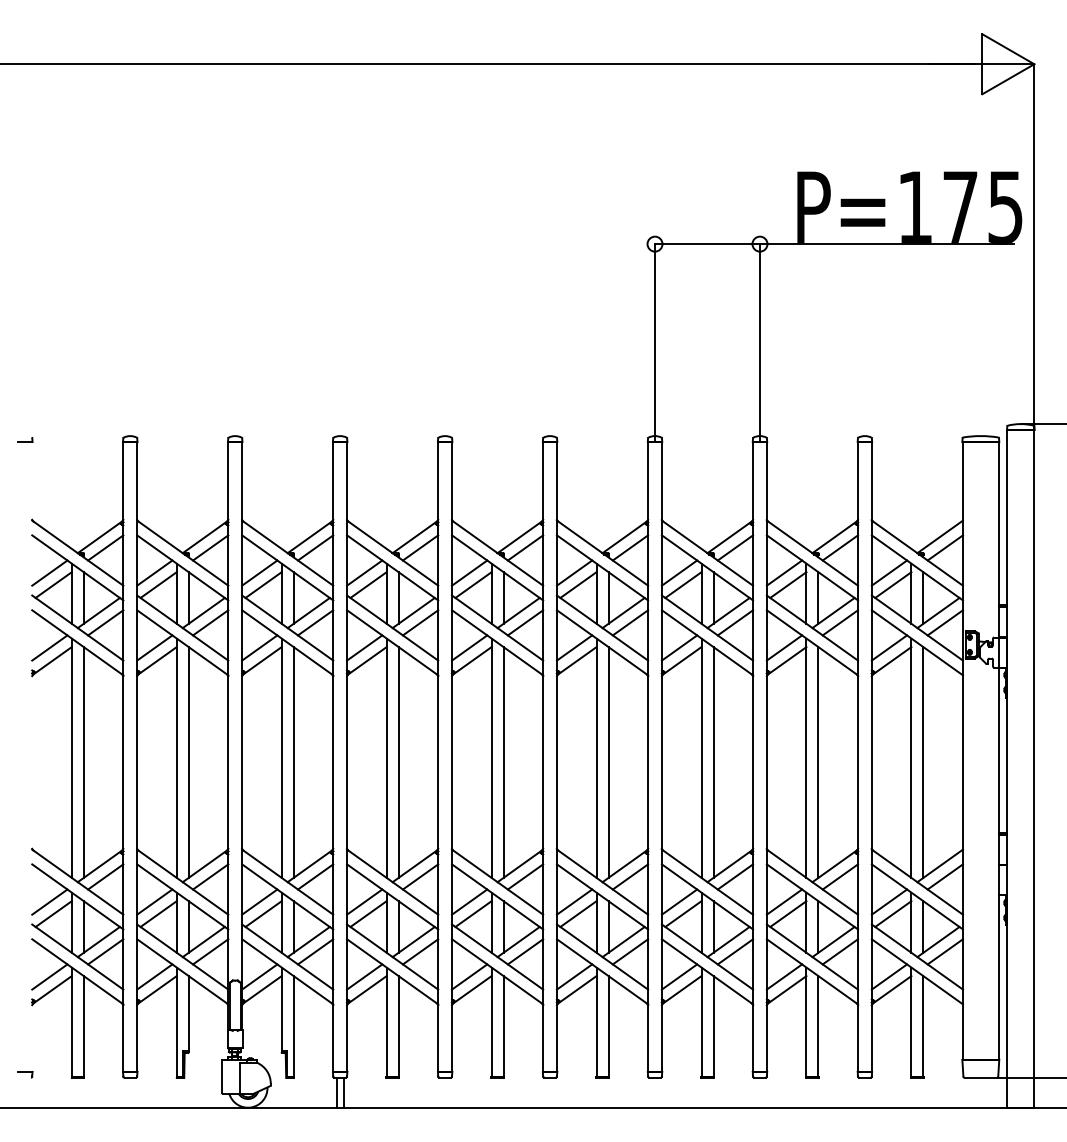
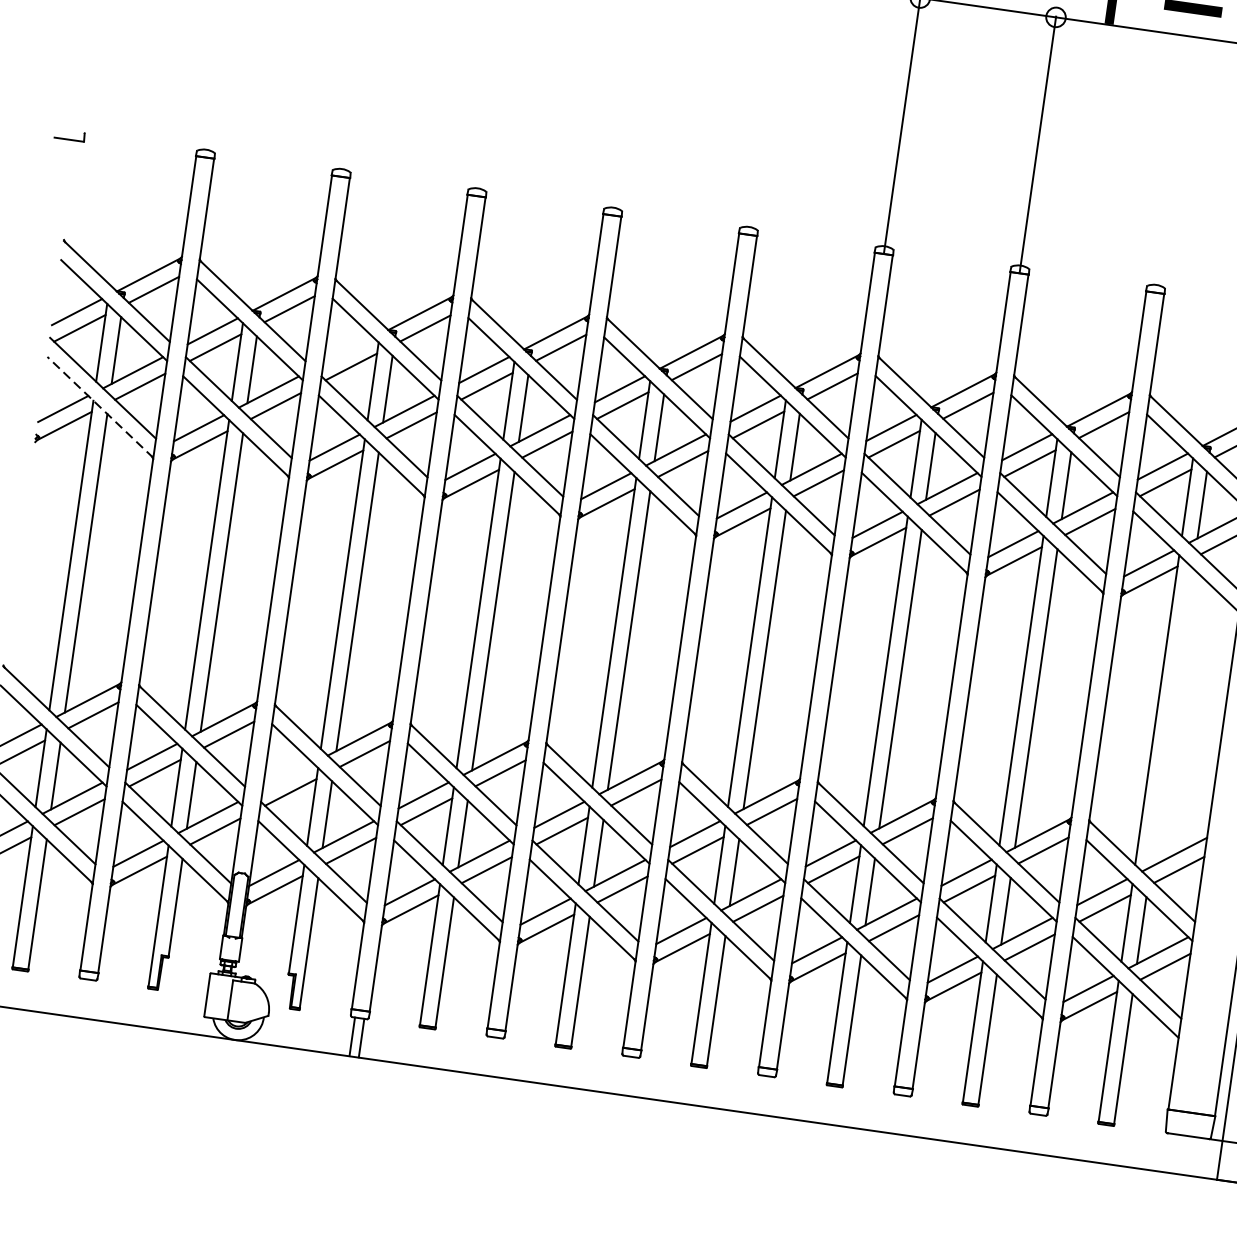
part: (25, 439) -> (70, 134), size x1.6
line: (259, 572) -> (348, 349), removed
line: (77, 642) -> (100, 406), solid -> dashed
line: (923, 762) -> (1172, 717), removed
line: (259, 901) -> (287, 775), removed

